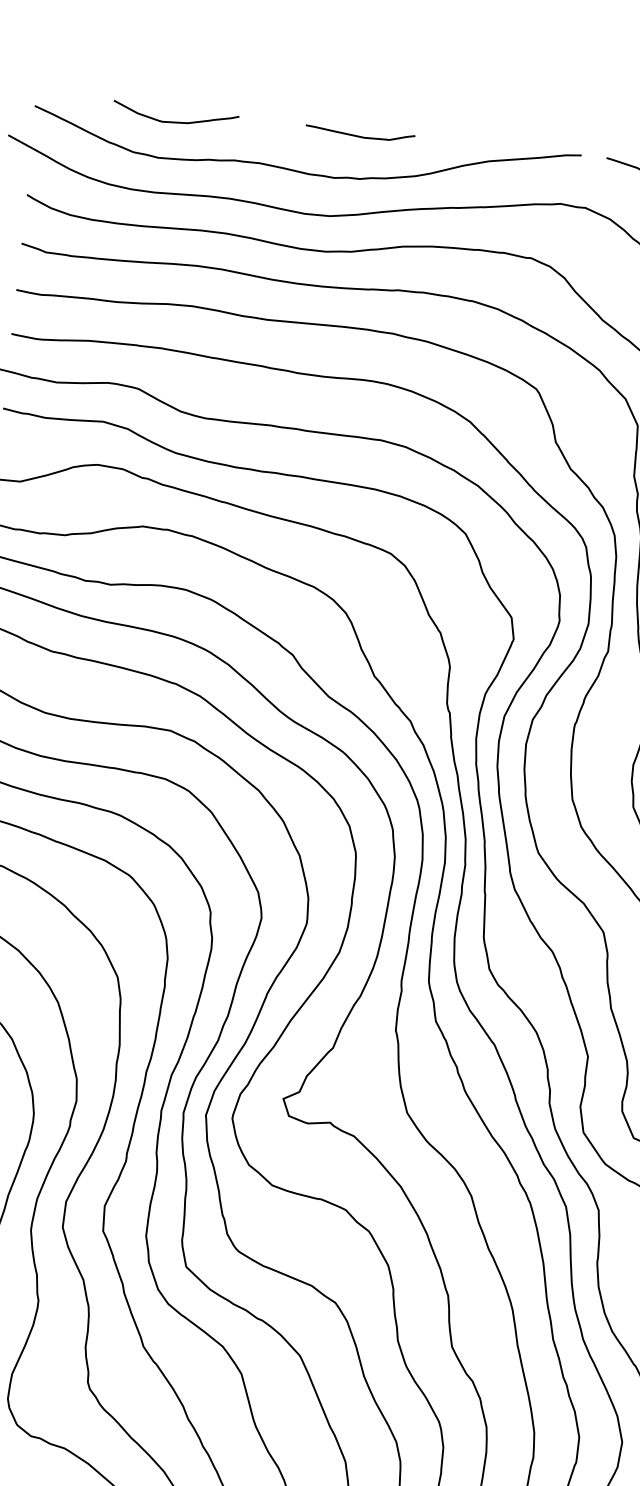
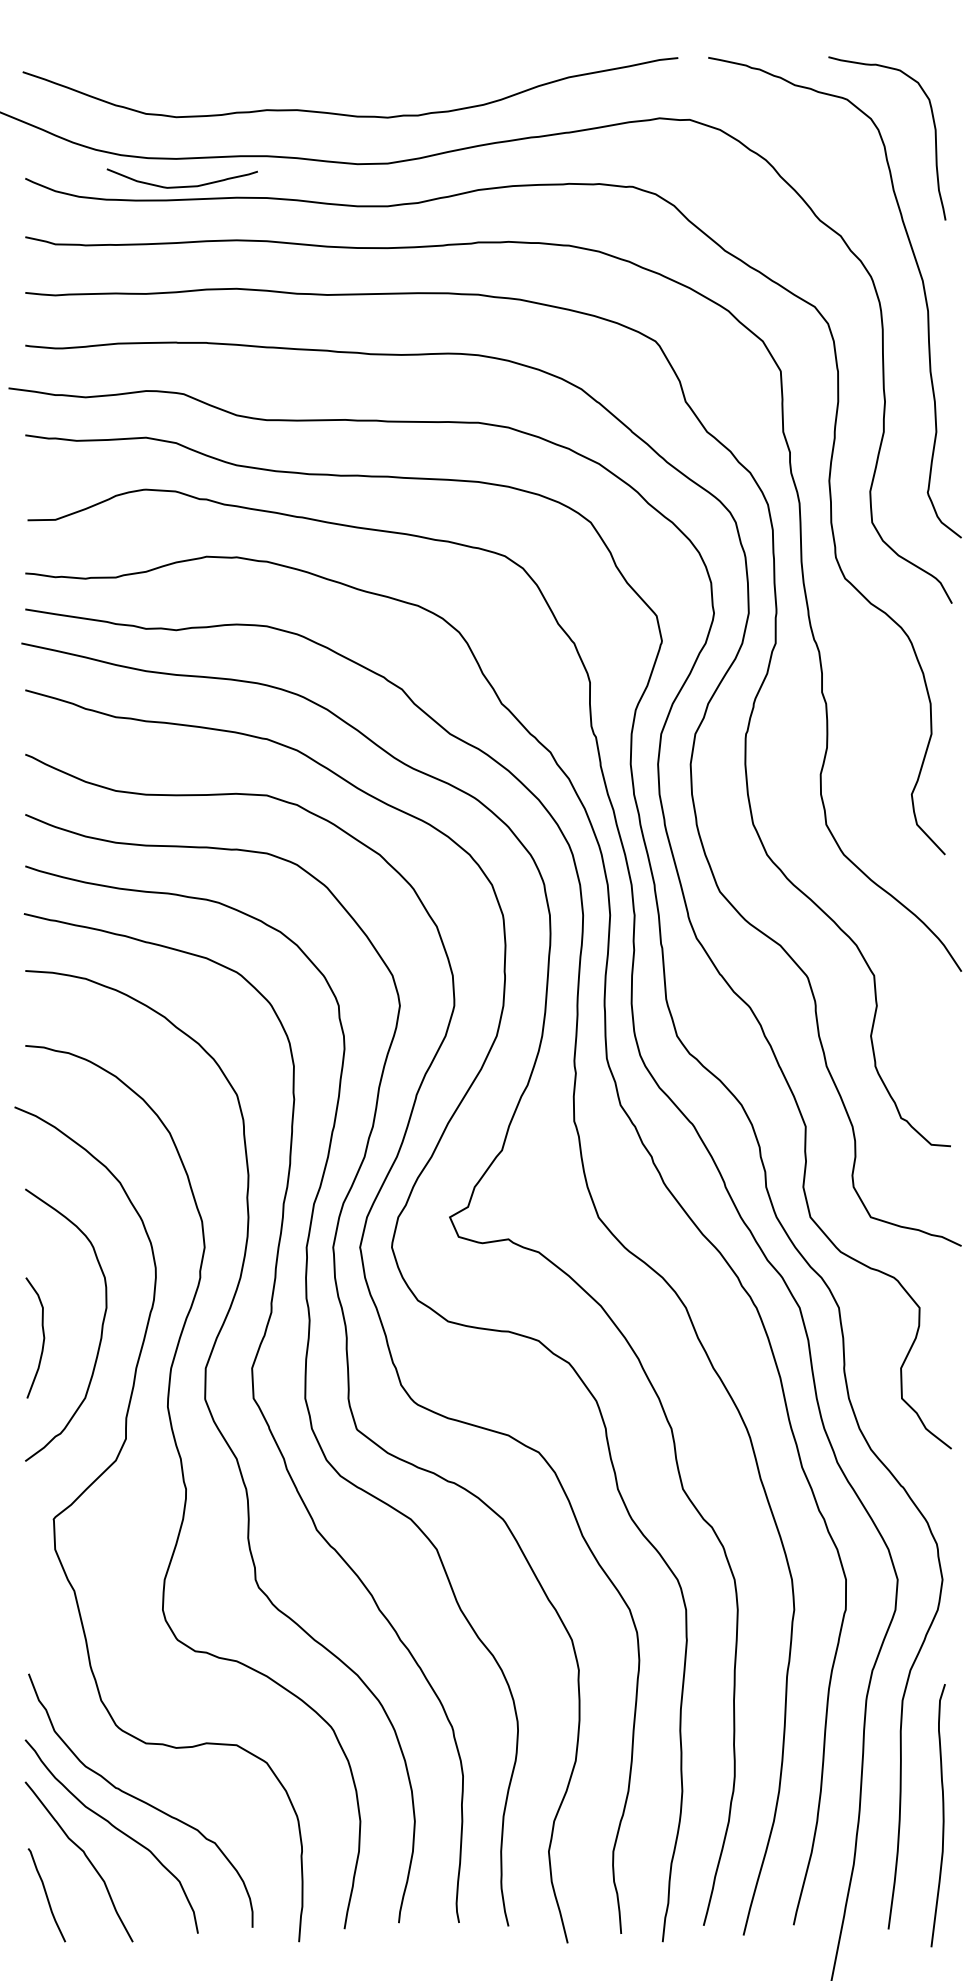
curve: (174, 121) -> (181, 186), moved
curve: (359, 136) -> (412, 64), removed

